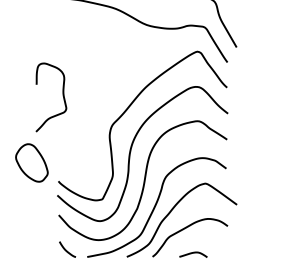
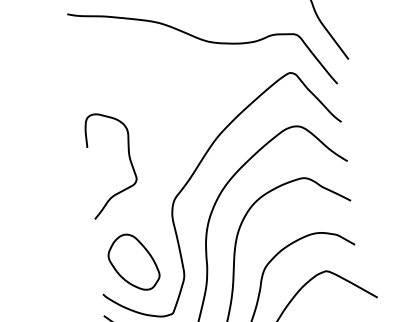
curve: (62, 96) -> (128, 161), moved
part: (31, 162) -> (132, 261), moved

